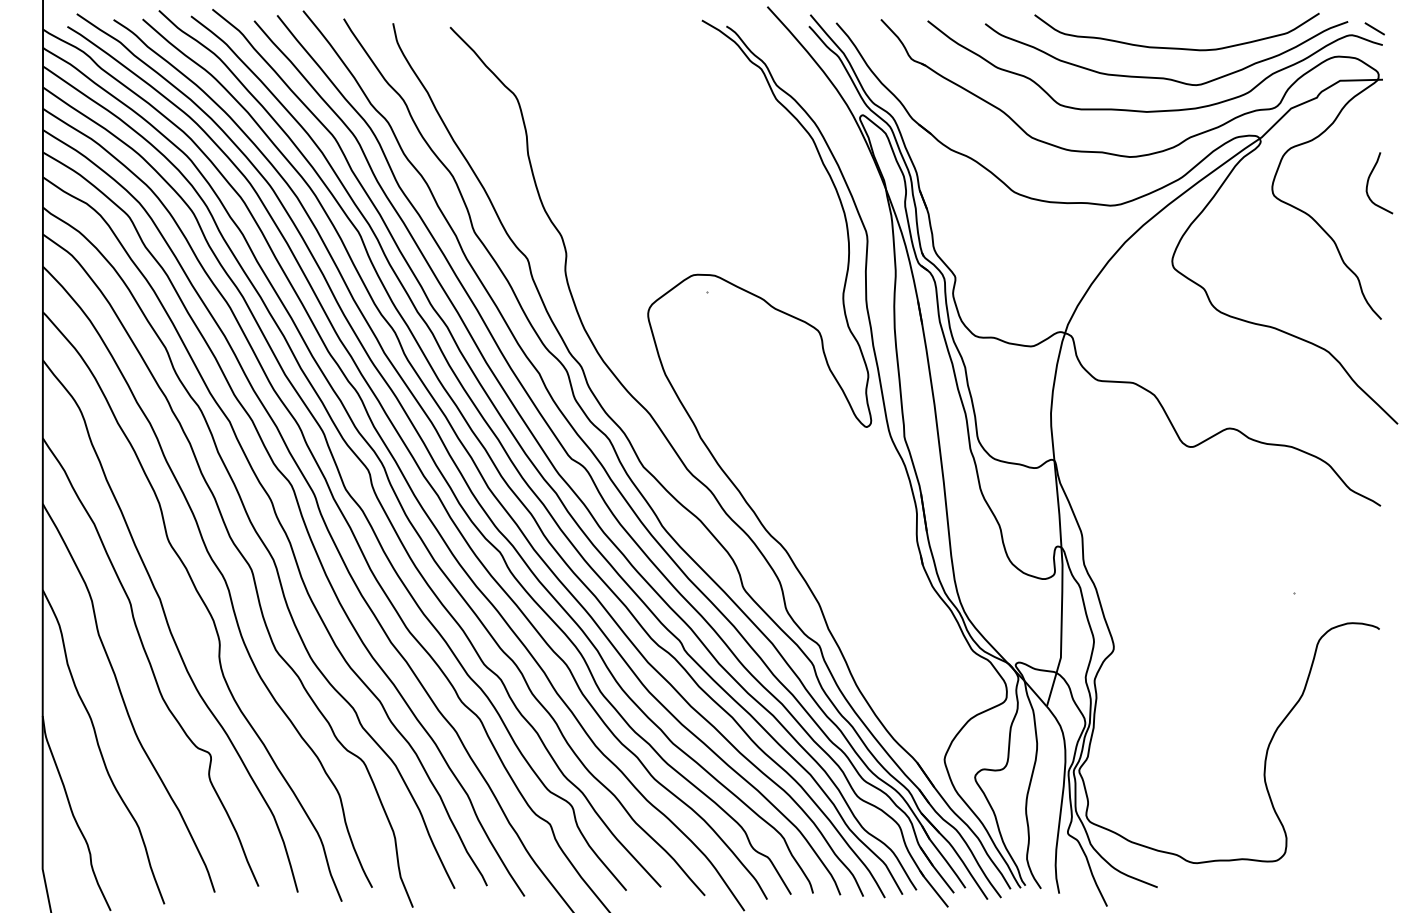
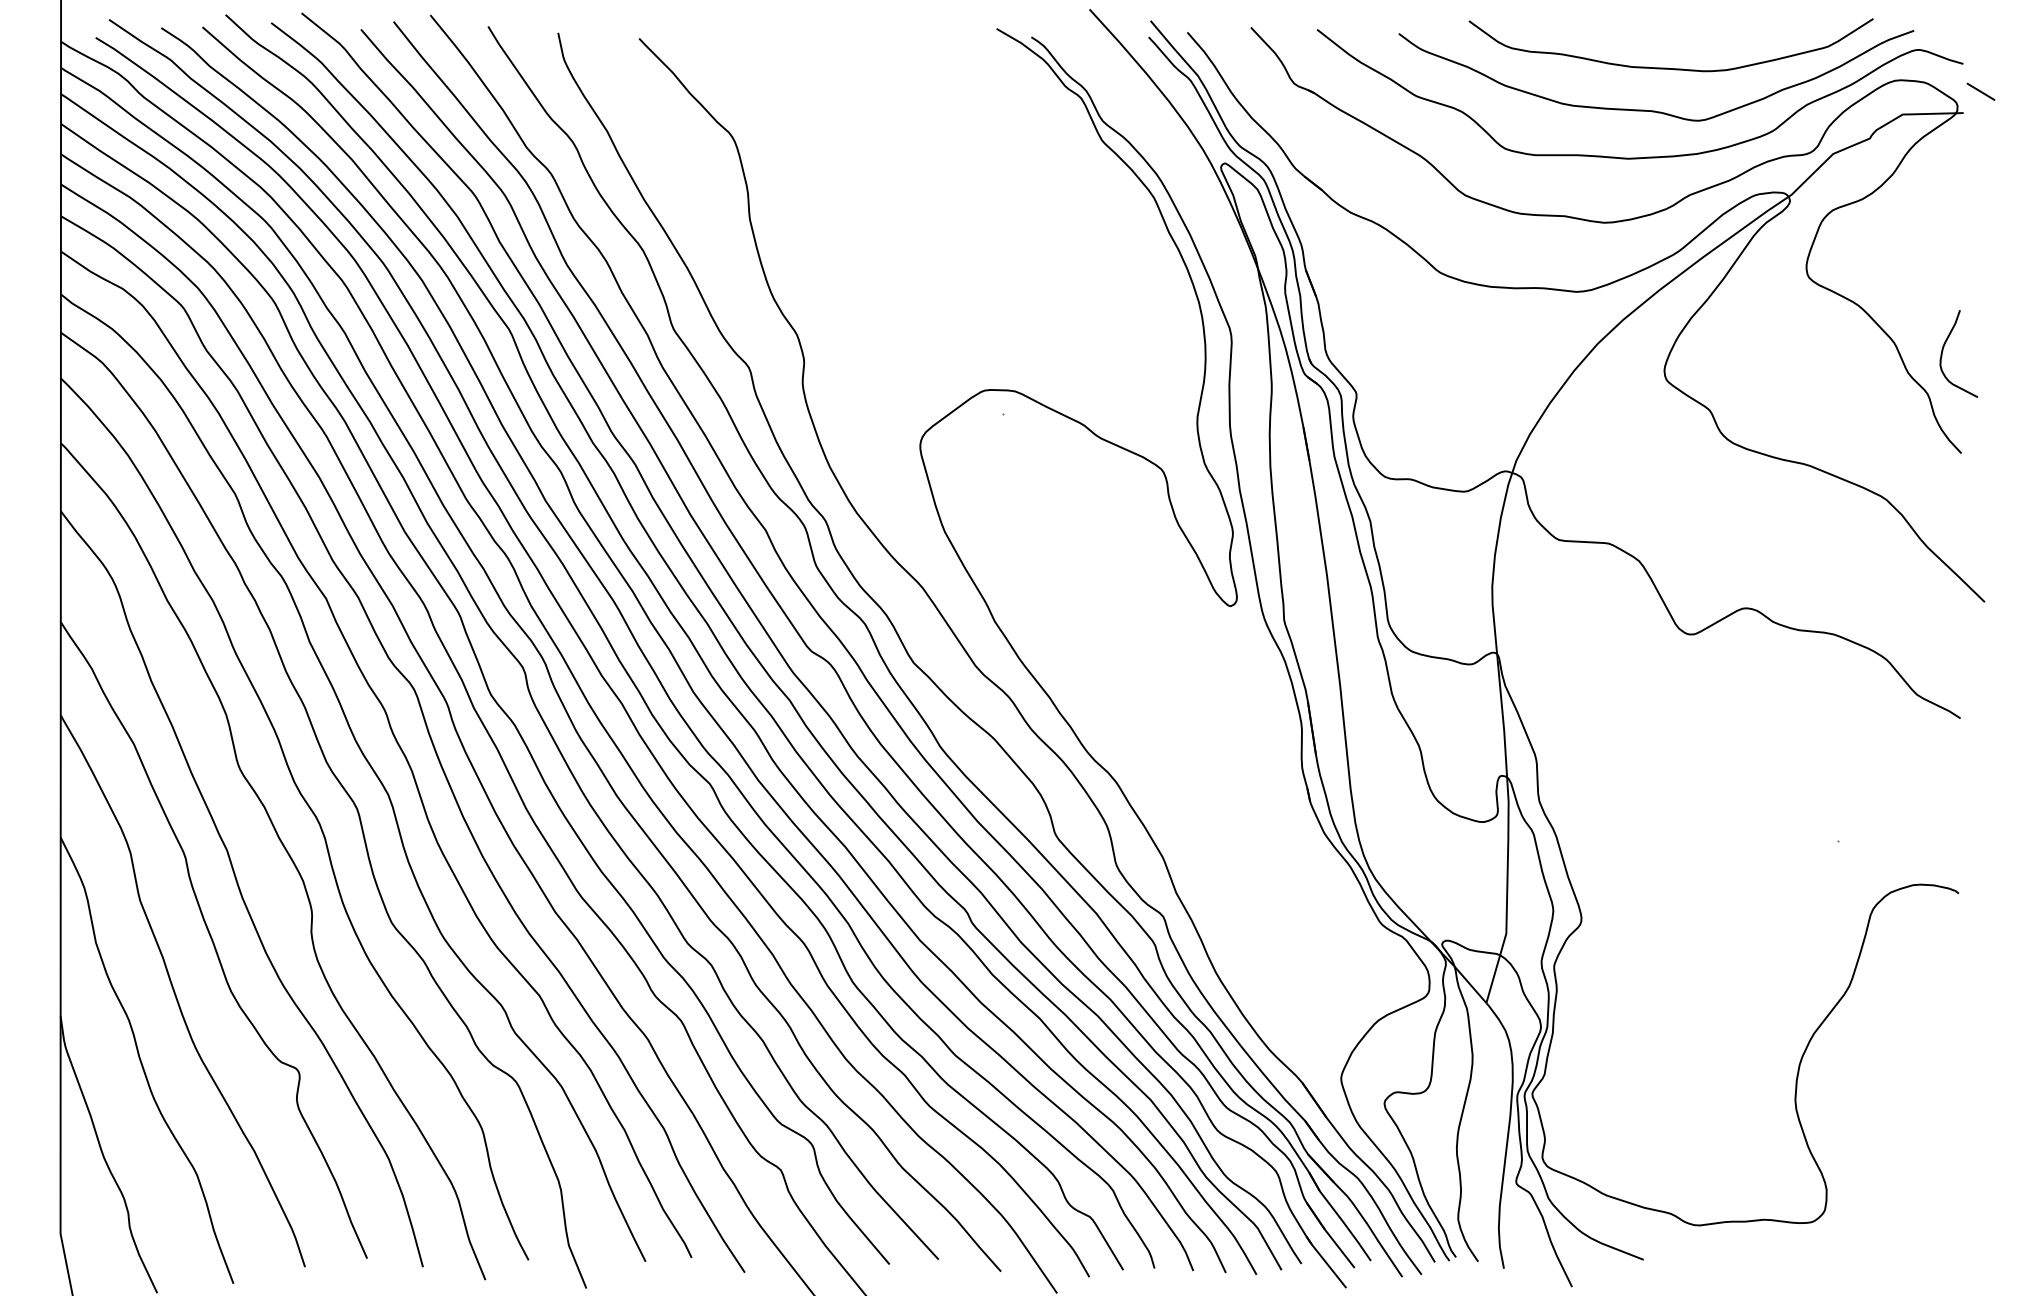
line: (1374, 28) -> (1980, 91), moved
curve: (1368, 181) -> (1943, 351), moved

